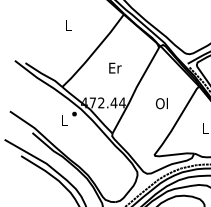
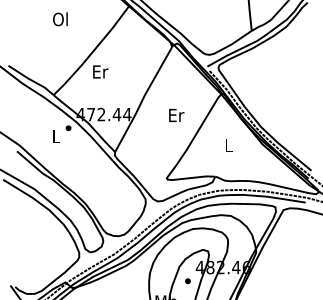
text: (67, 25) -> (60, 19), L -> Ol
text: (115, 67) -> (100, 71), moved
text: (162, 103) -> (176, 115), Ol -> Er

